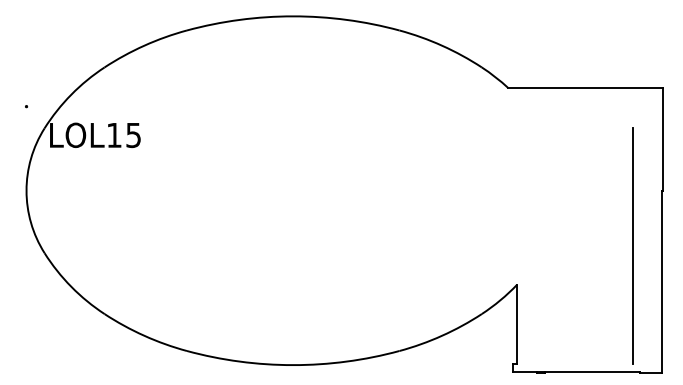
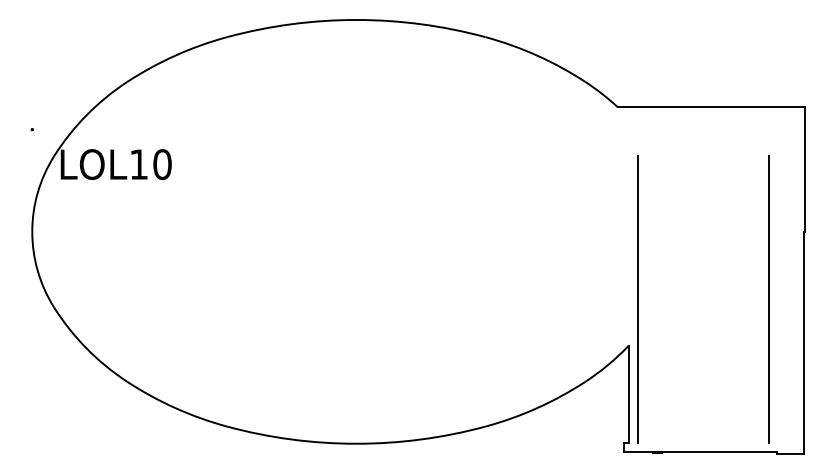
text: (133, 135) -> (162, 164), LOL15 -> LOL10
line: (524, 245) -> (637, 298), added

